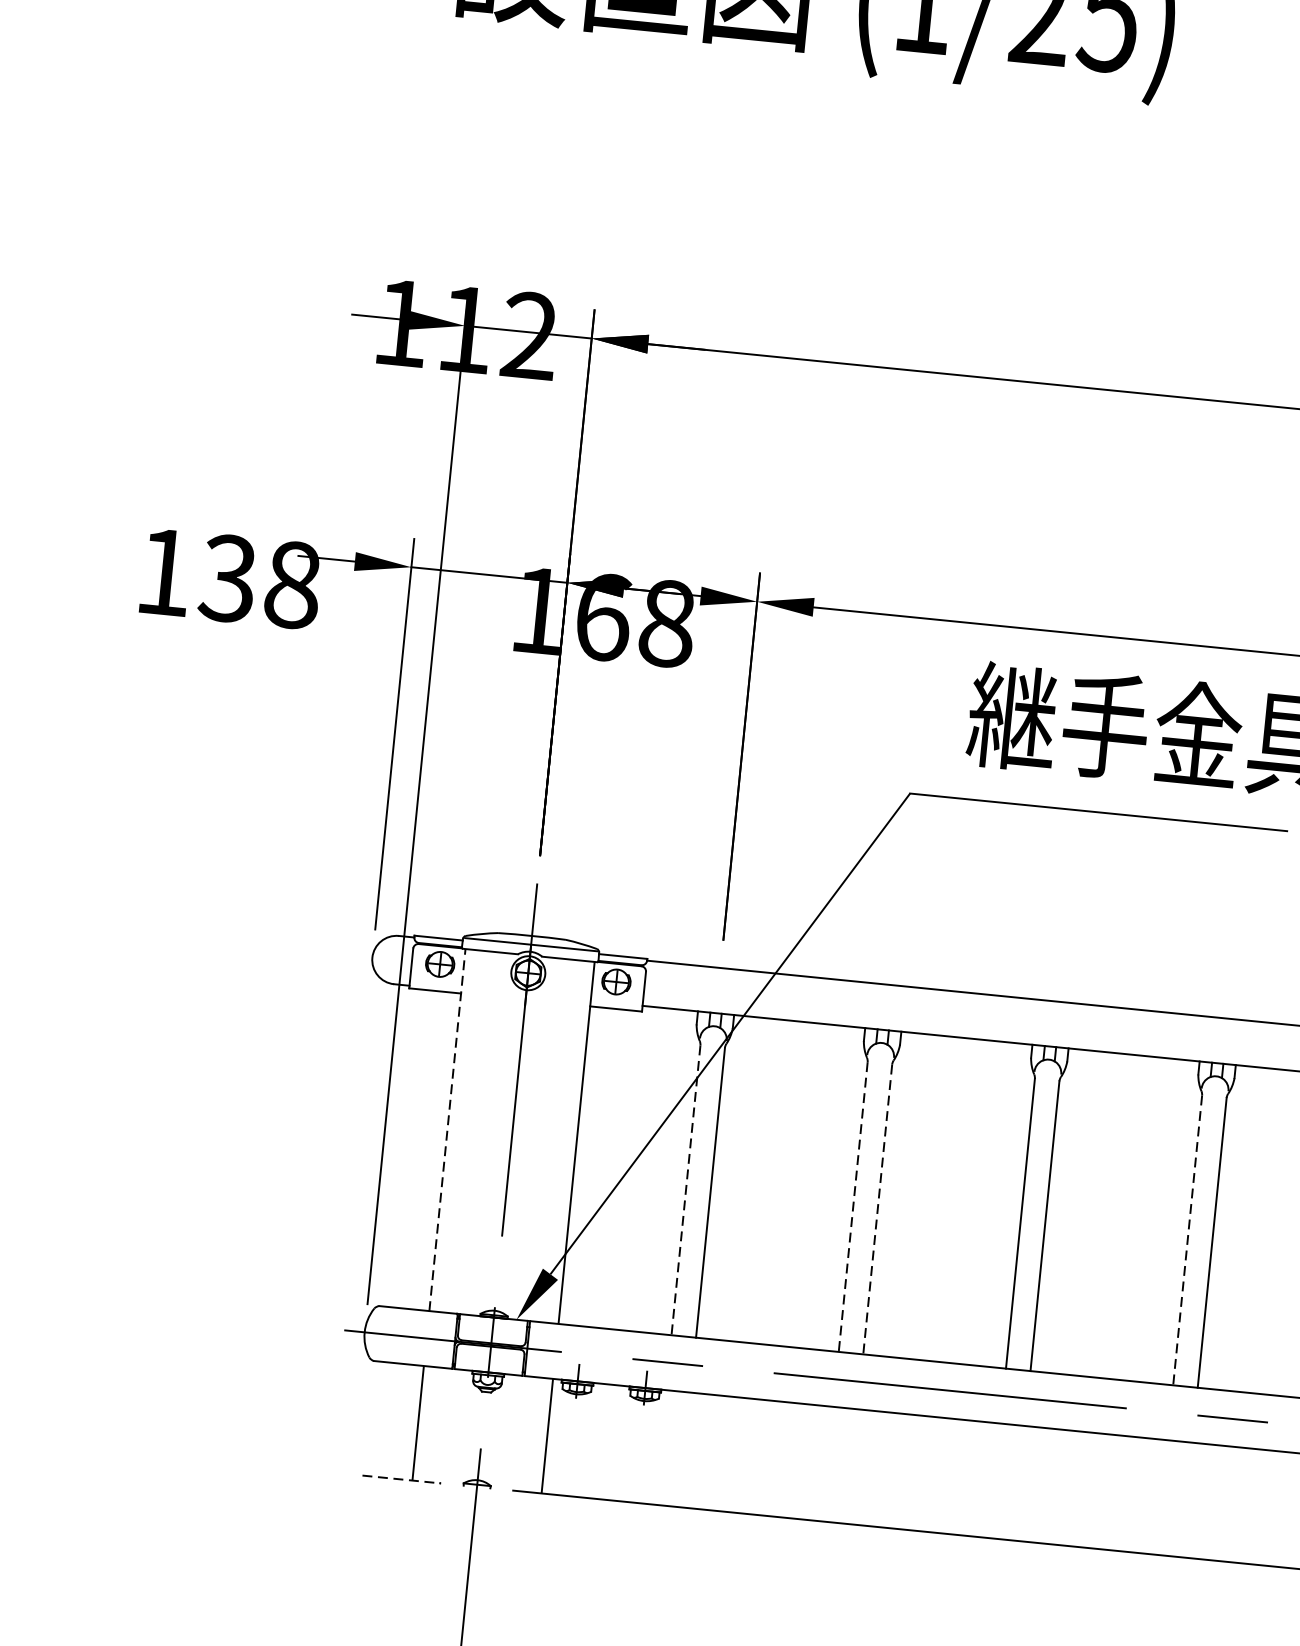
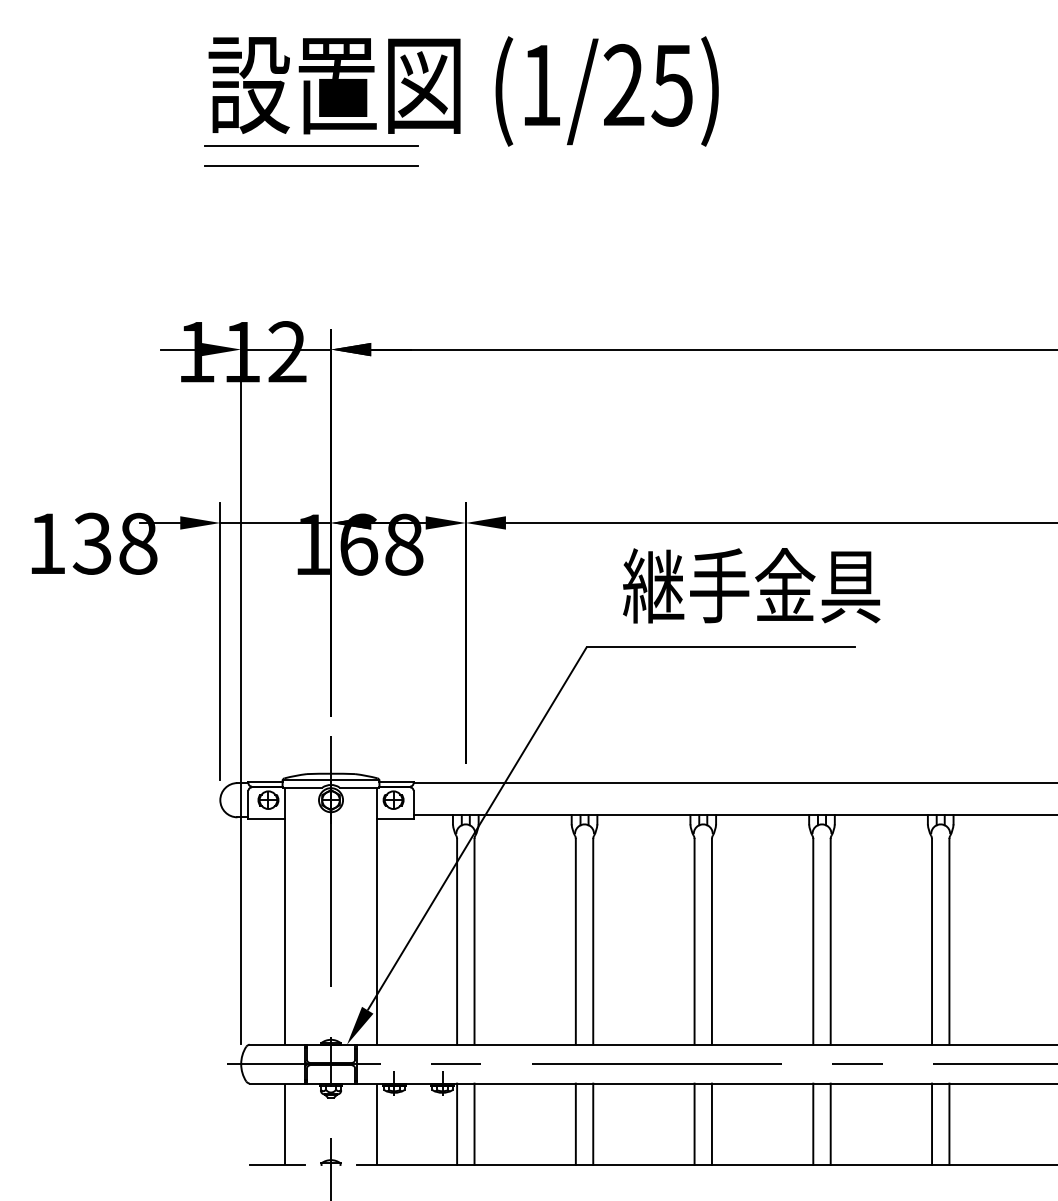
line: (592, 48) -> (311, 145), added
line: (590, 76) -> (311, 165), added
line: (447, 1130) -> (285, 916), dashed -> solid
line: (686, 1190) -> (457, 941), dashed -> solid
line: (852, 1206) -> (575, 941), dashed -> solid
line: (878, 1209) -> (593, 941), dashed -> solid
line: (1188, 1240) -> (813, 941), dashed -> solid
line: (660, 1446) -> (457, 1123), added
line: (684, 1448) -> (474, 1123), added
line: (827, 1462) -> (575, 1123), added
line: (852, 1465) -> (593, 1123), added
line: (401, 1478) -> (277, 1164), dashed -> solid
line: (994, 1479) -> (694, 1123), added
line: (1018, 1482) -> (711, 1123), added
line: (1162, 1496) -> (813, 1123), added
line: (1186, 1498) -> (830, 1123), added

